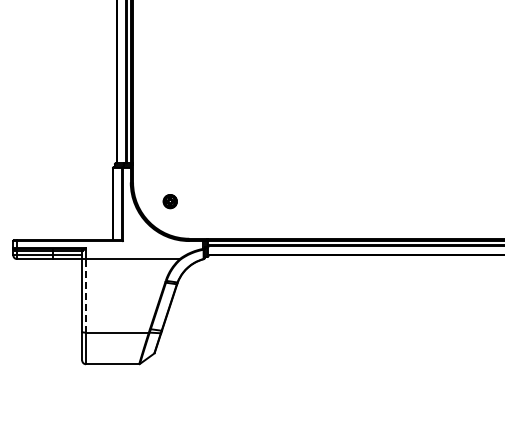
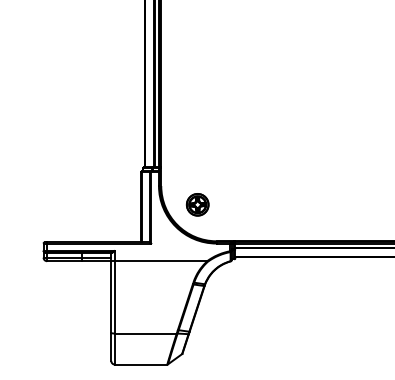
part: (170, 201) -> (198, 204), size x1.67
line: (86, 295) -> (115, 297), dashed -> solid

